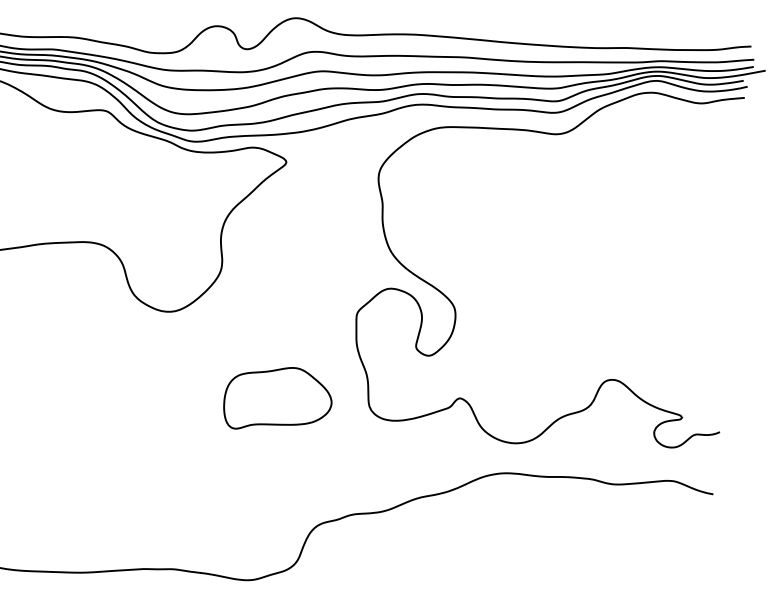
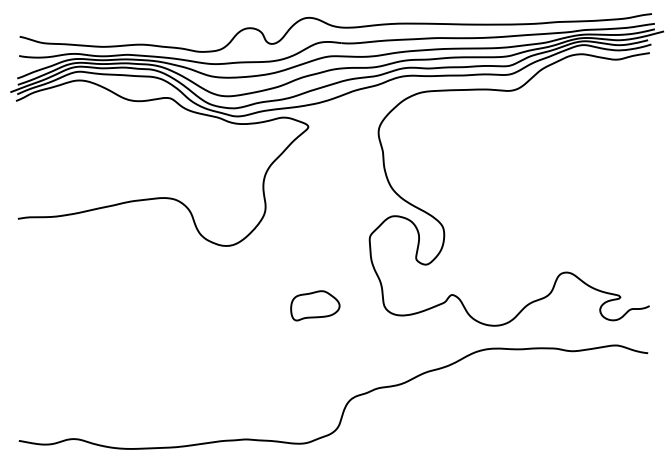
part: (278, 399) -> (315, 305), size x0.6

